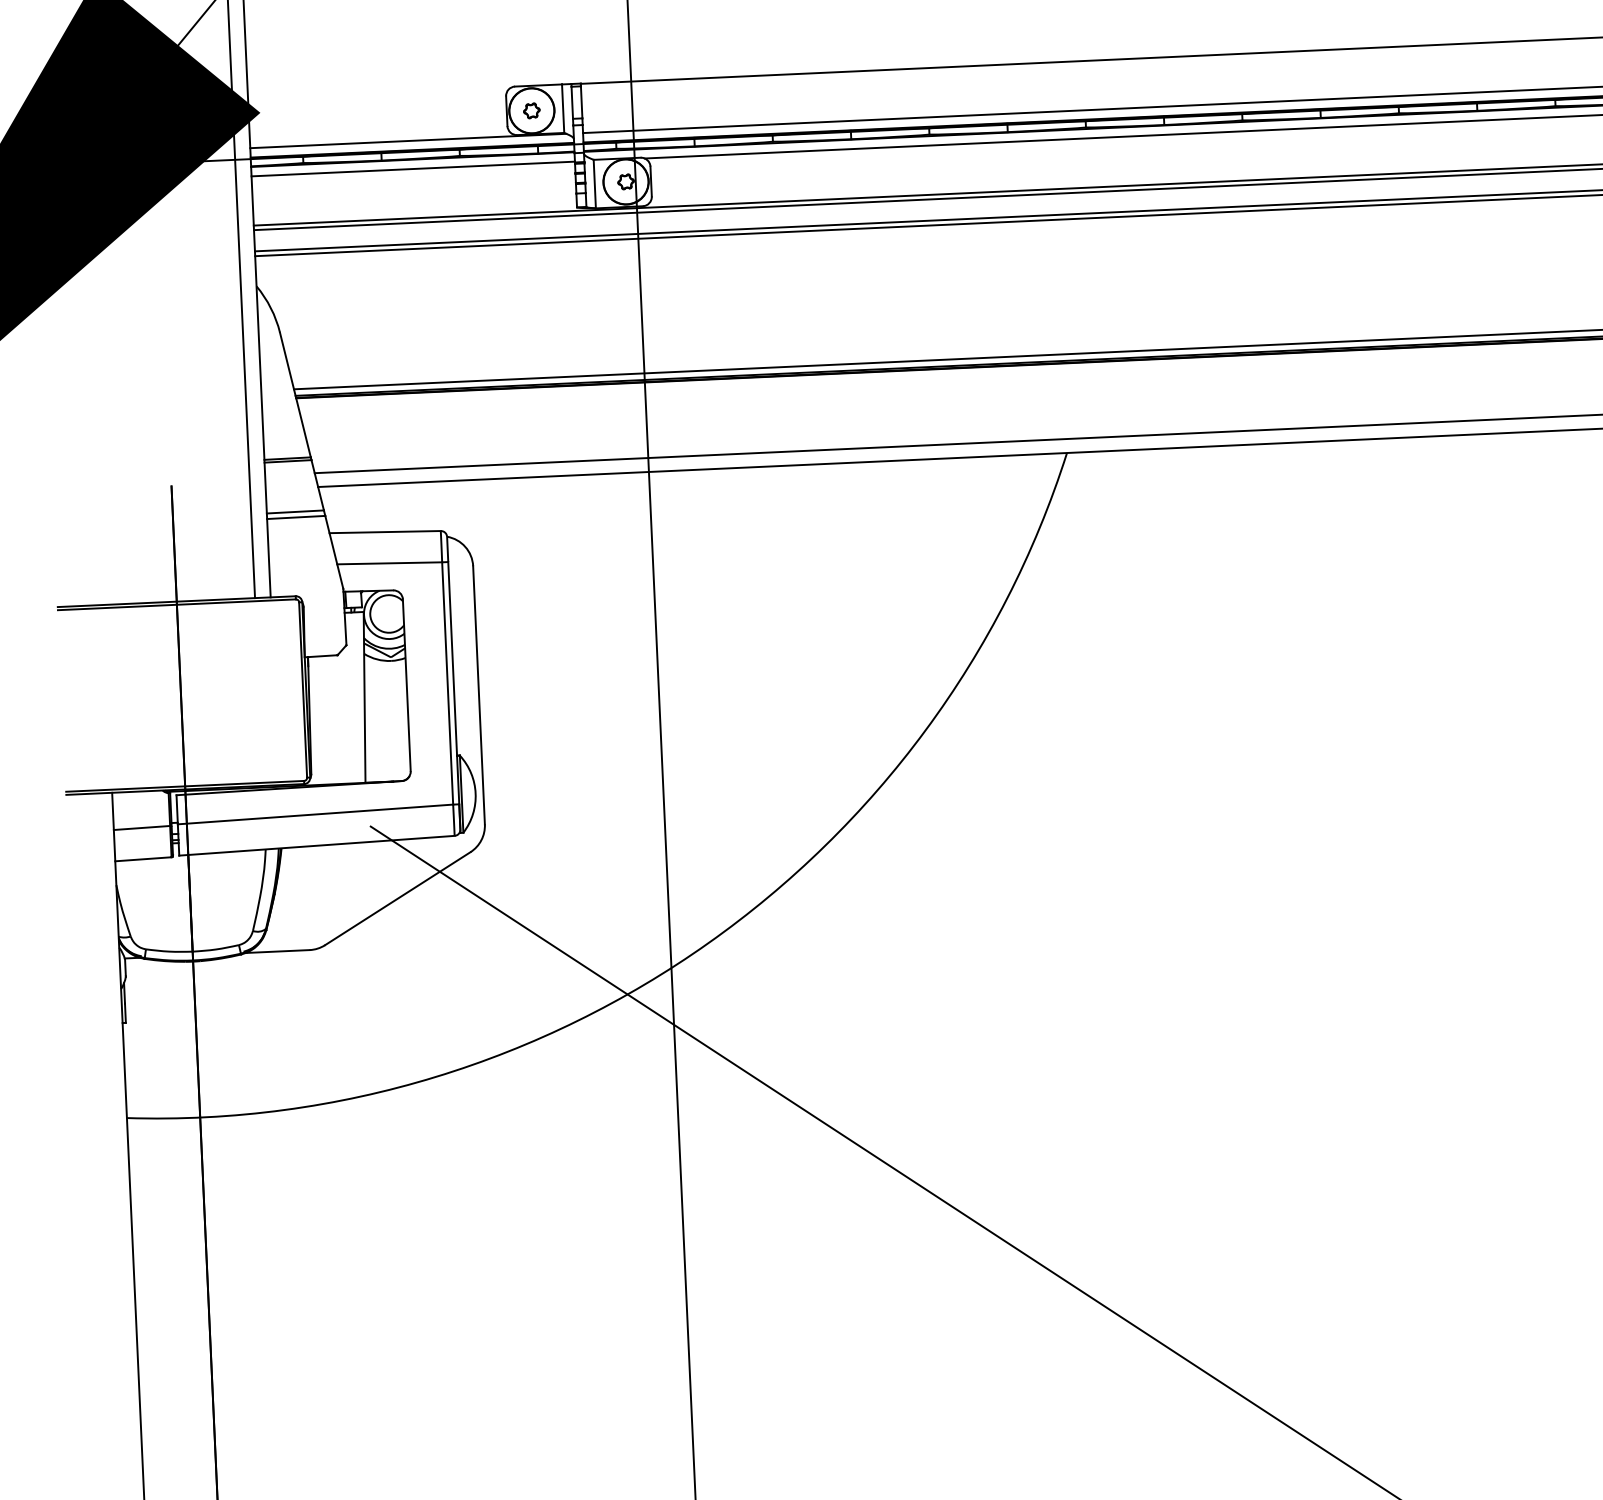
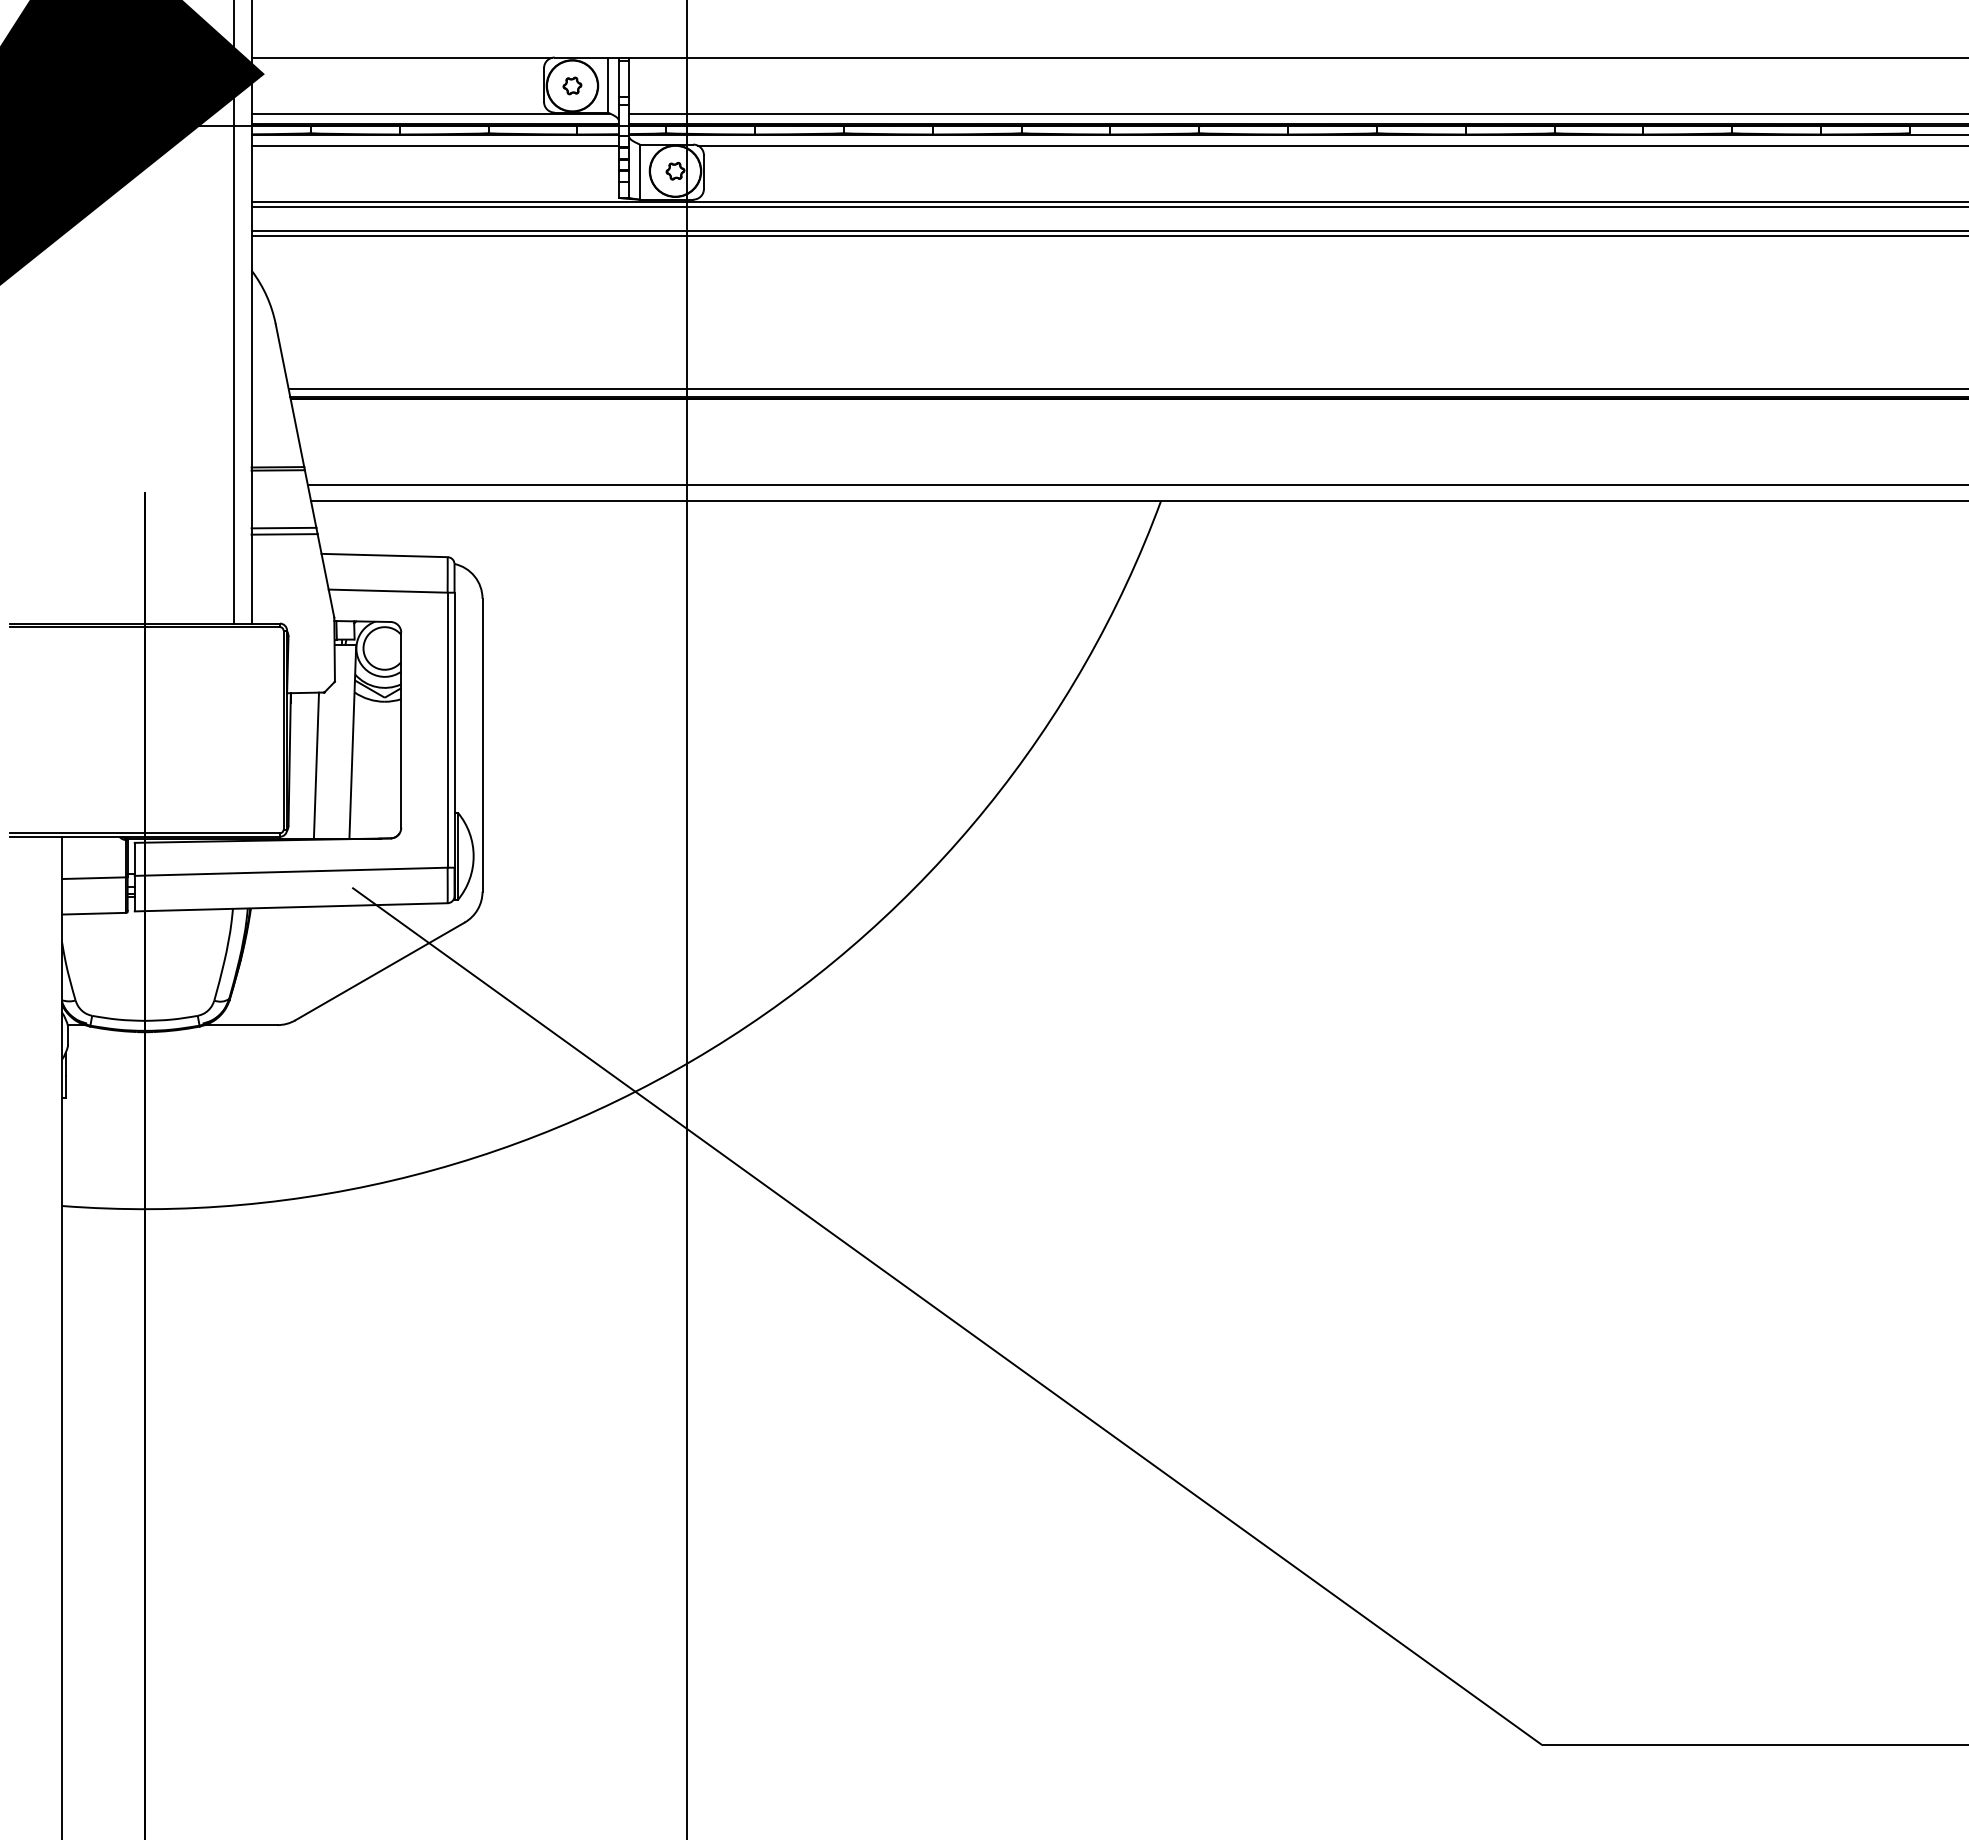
line: (380, 92) -> (401, 57), added
line: (333, 719) -> (316, 765), added

